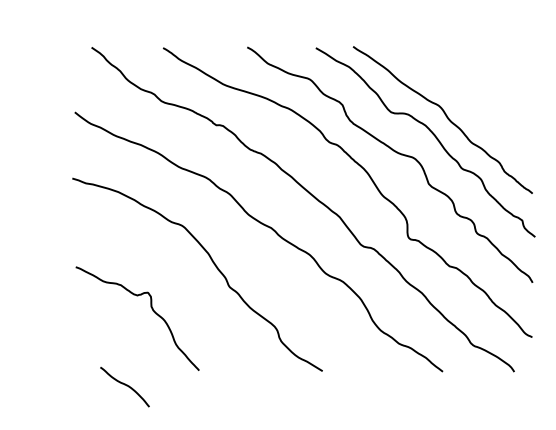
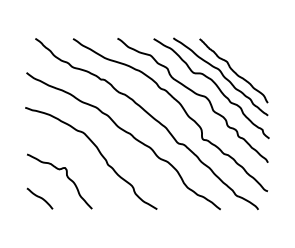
curve: (467, 107) -> (233, 70), added
curve: (124, 386) -> (39, 198), moved

